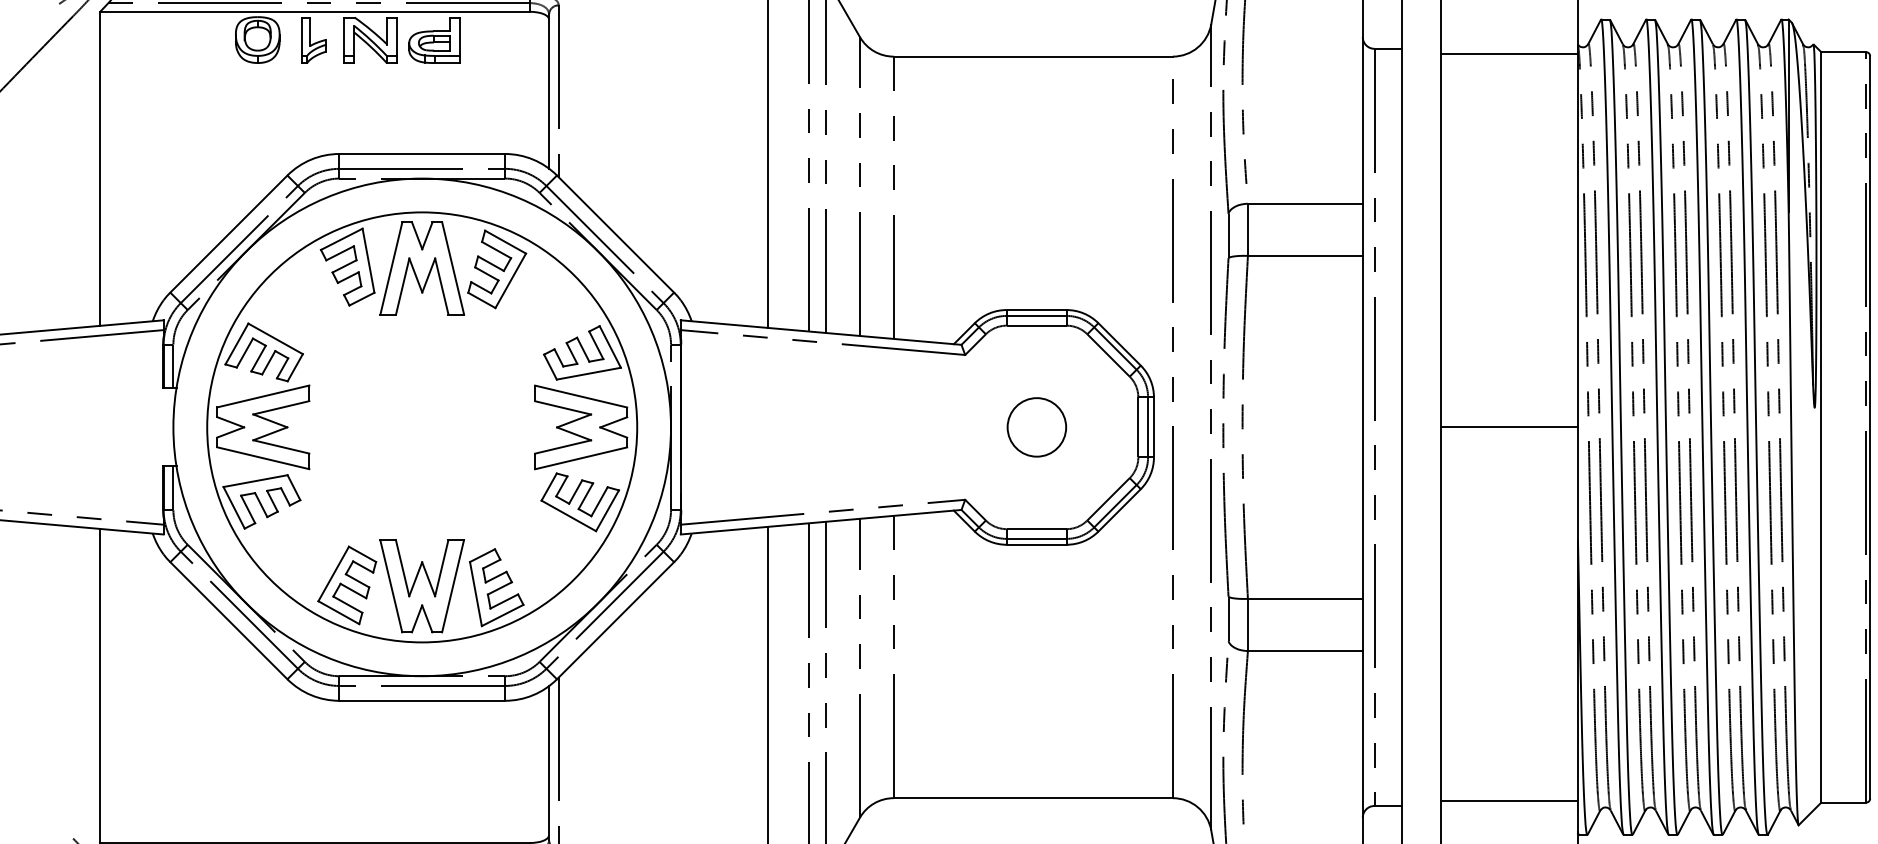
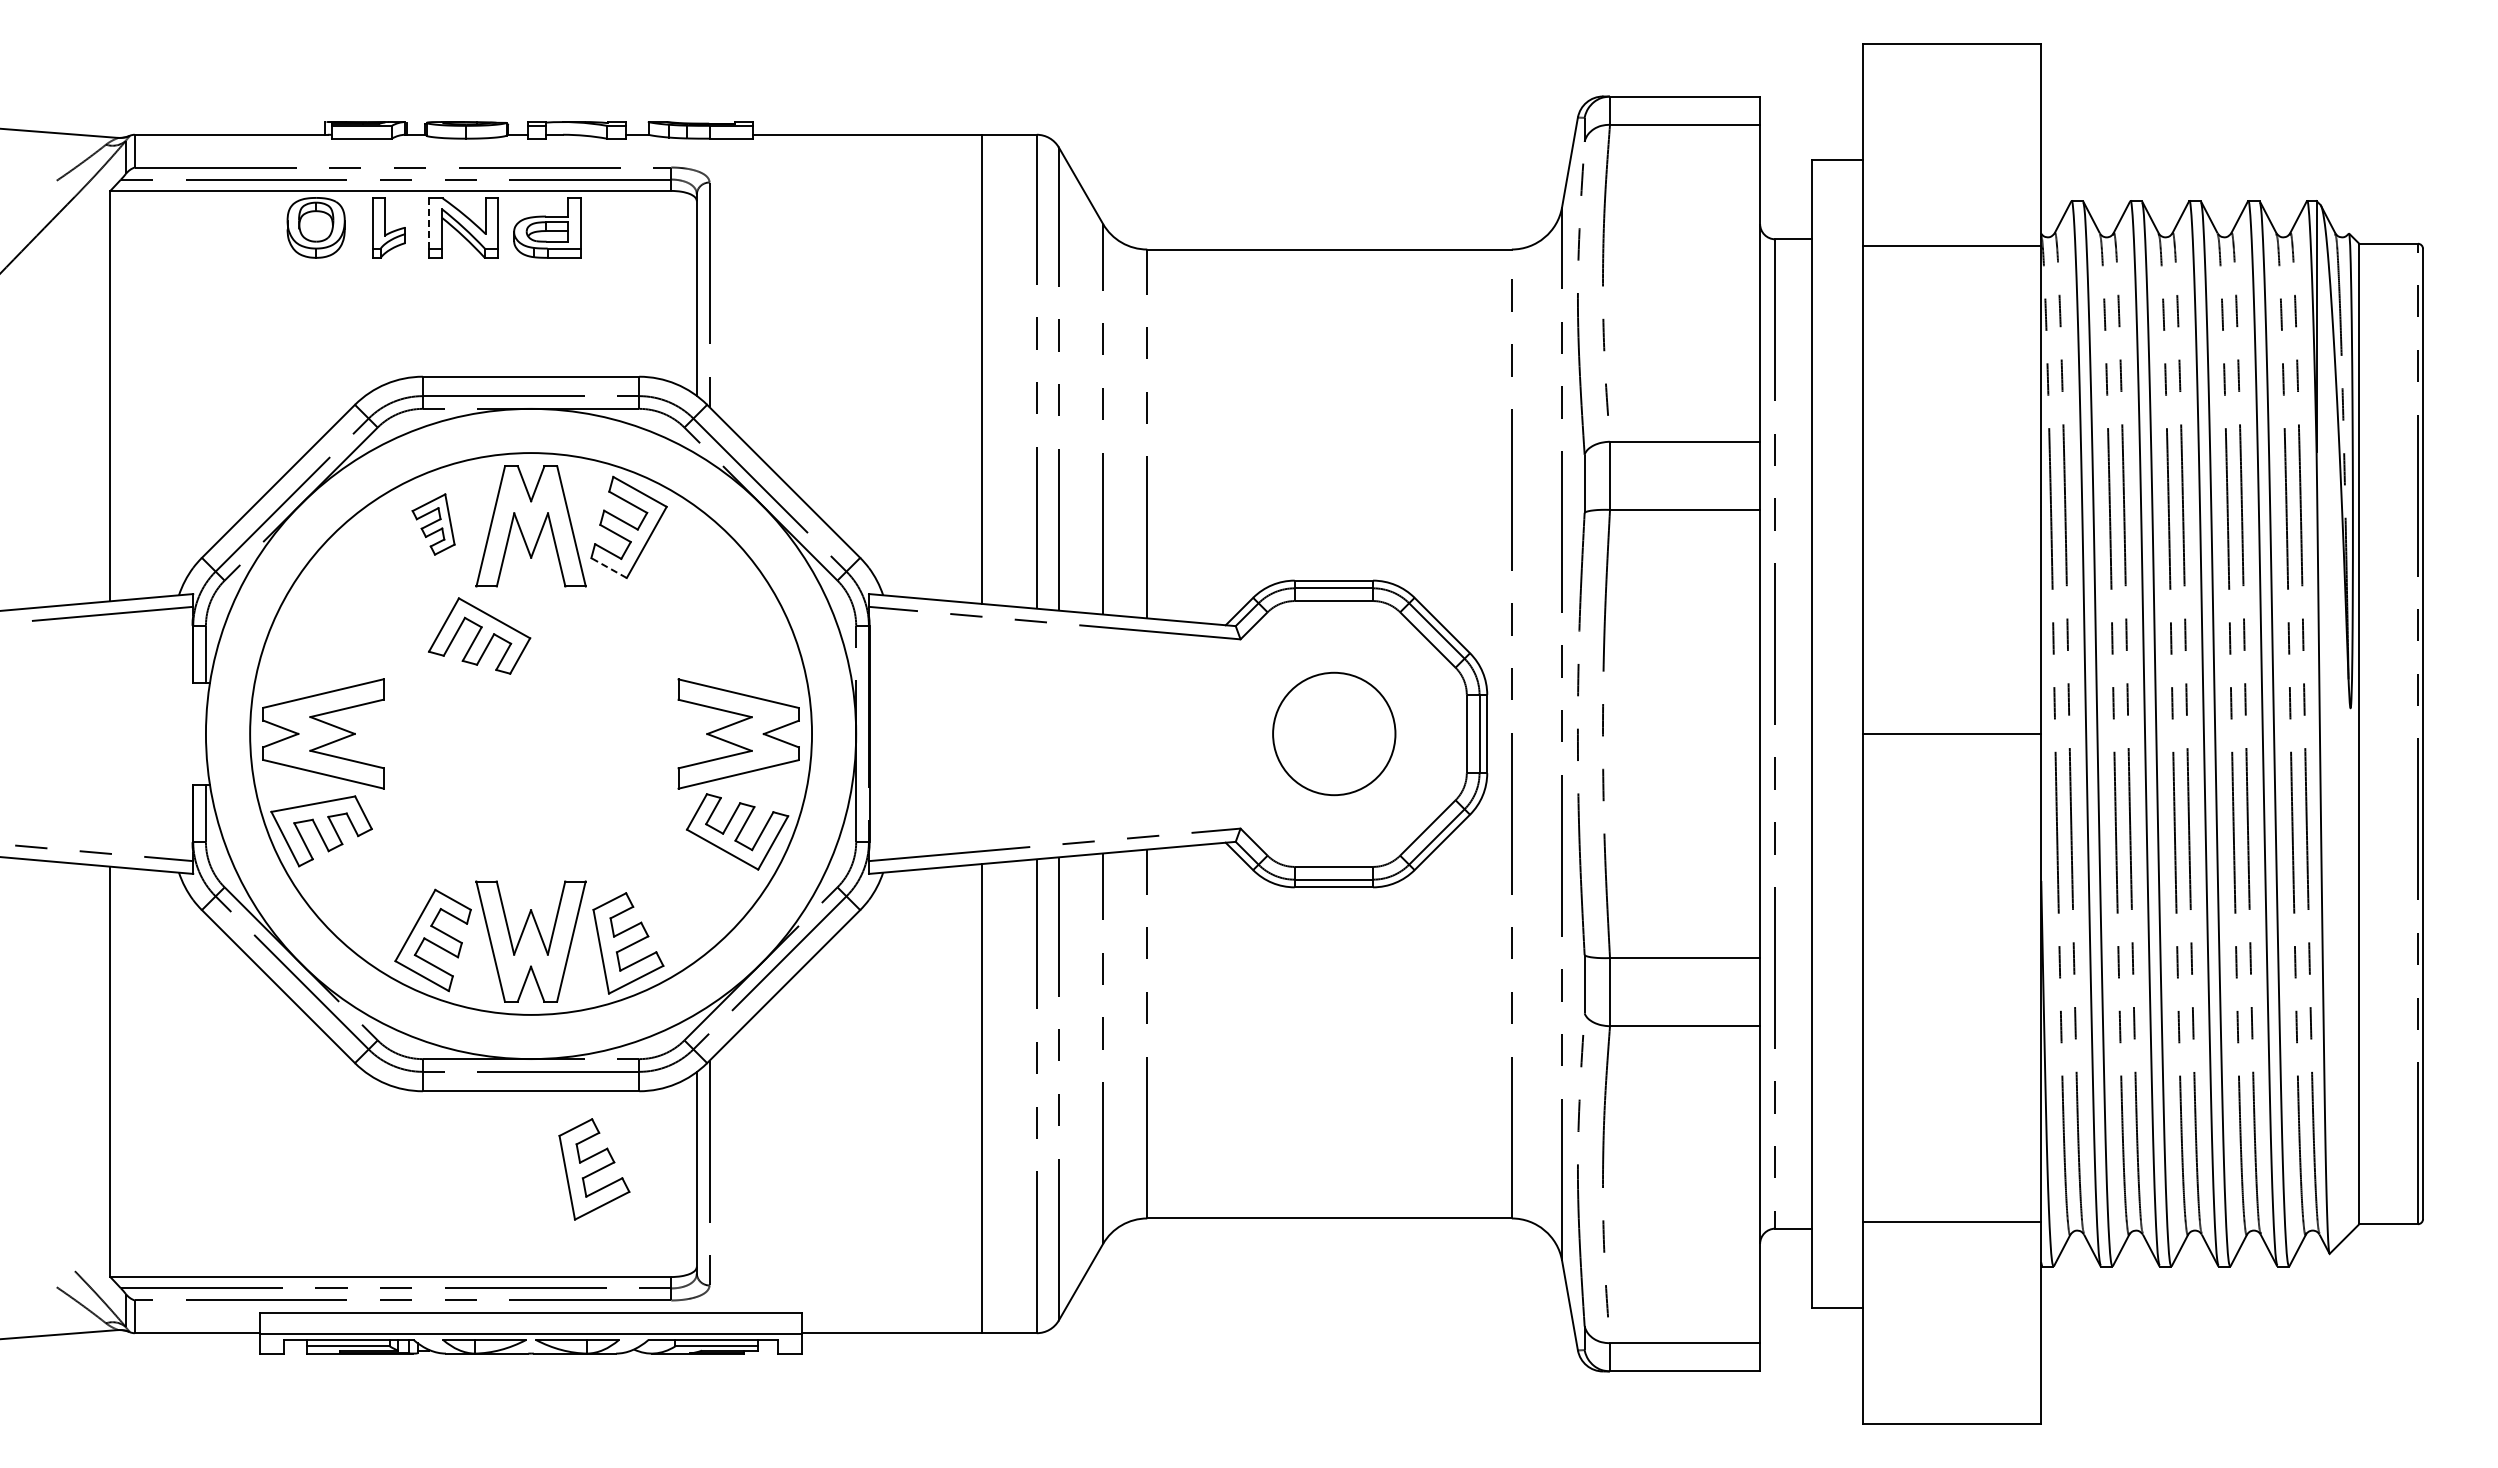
line: (344, 37) -> (429, 224), solid -> dashed
part: (347, 267) -> (433, 524), size x0.6
line: (481, 299) -> (608, 567), solid -> dashed
part: (264, 352) -> (479, 635), moved
part: (582, 352) -> (740, 636), removed
circle: (1037, 427) -> (1334, 733), size x1.6
part: (470, 760) -> (594, 1169), added

